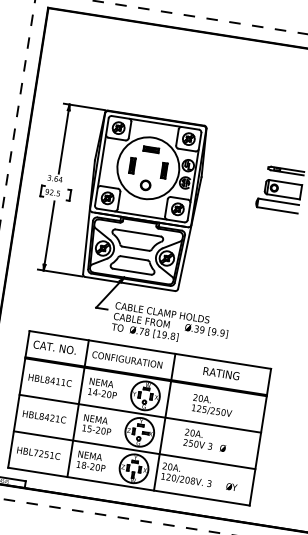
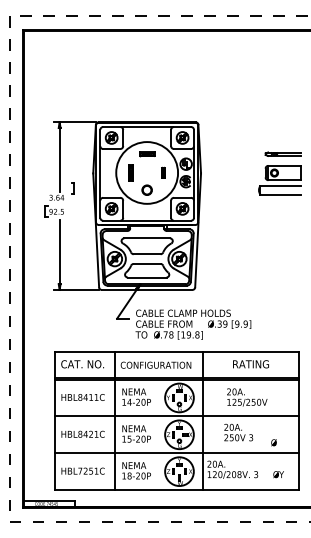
part: (164, 170) -> (163, 172), size x0.7
part: (68, 194) -> (72, 188), moved
text: (222, 448) -> (273, 442), moved

